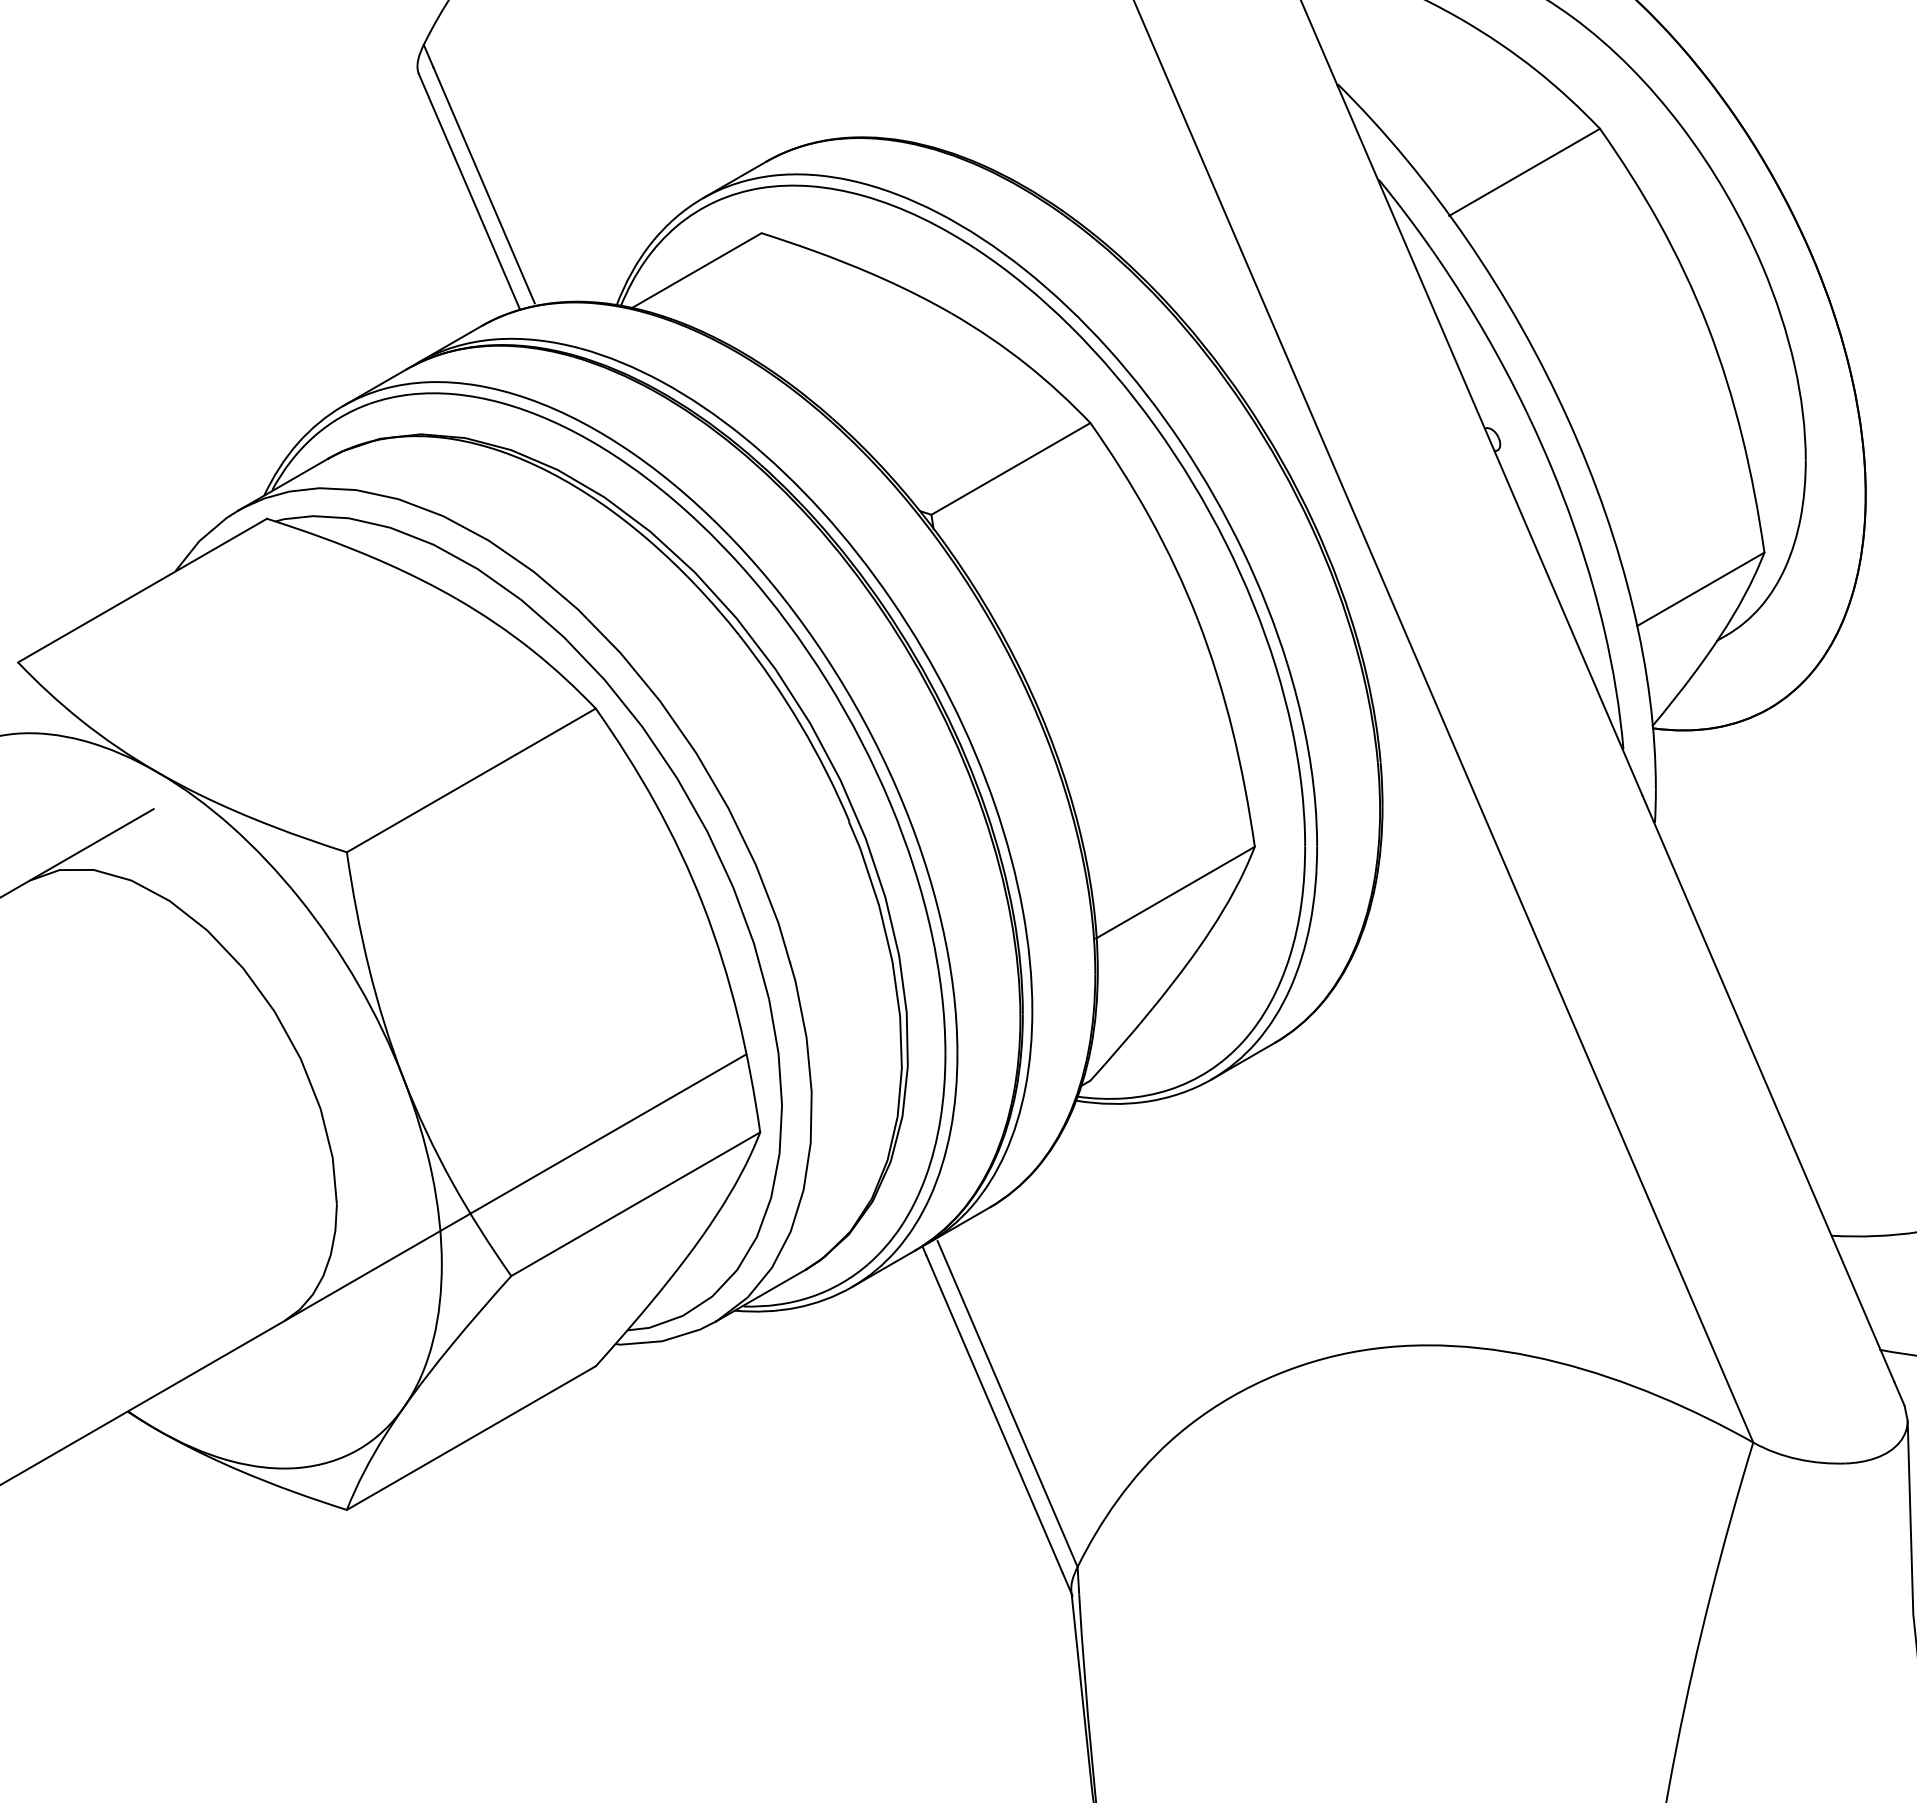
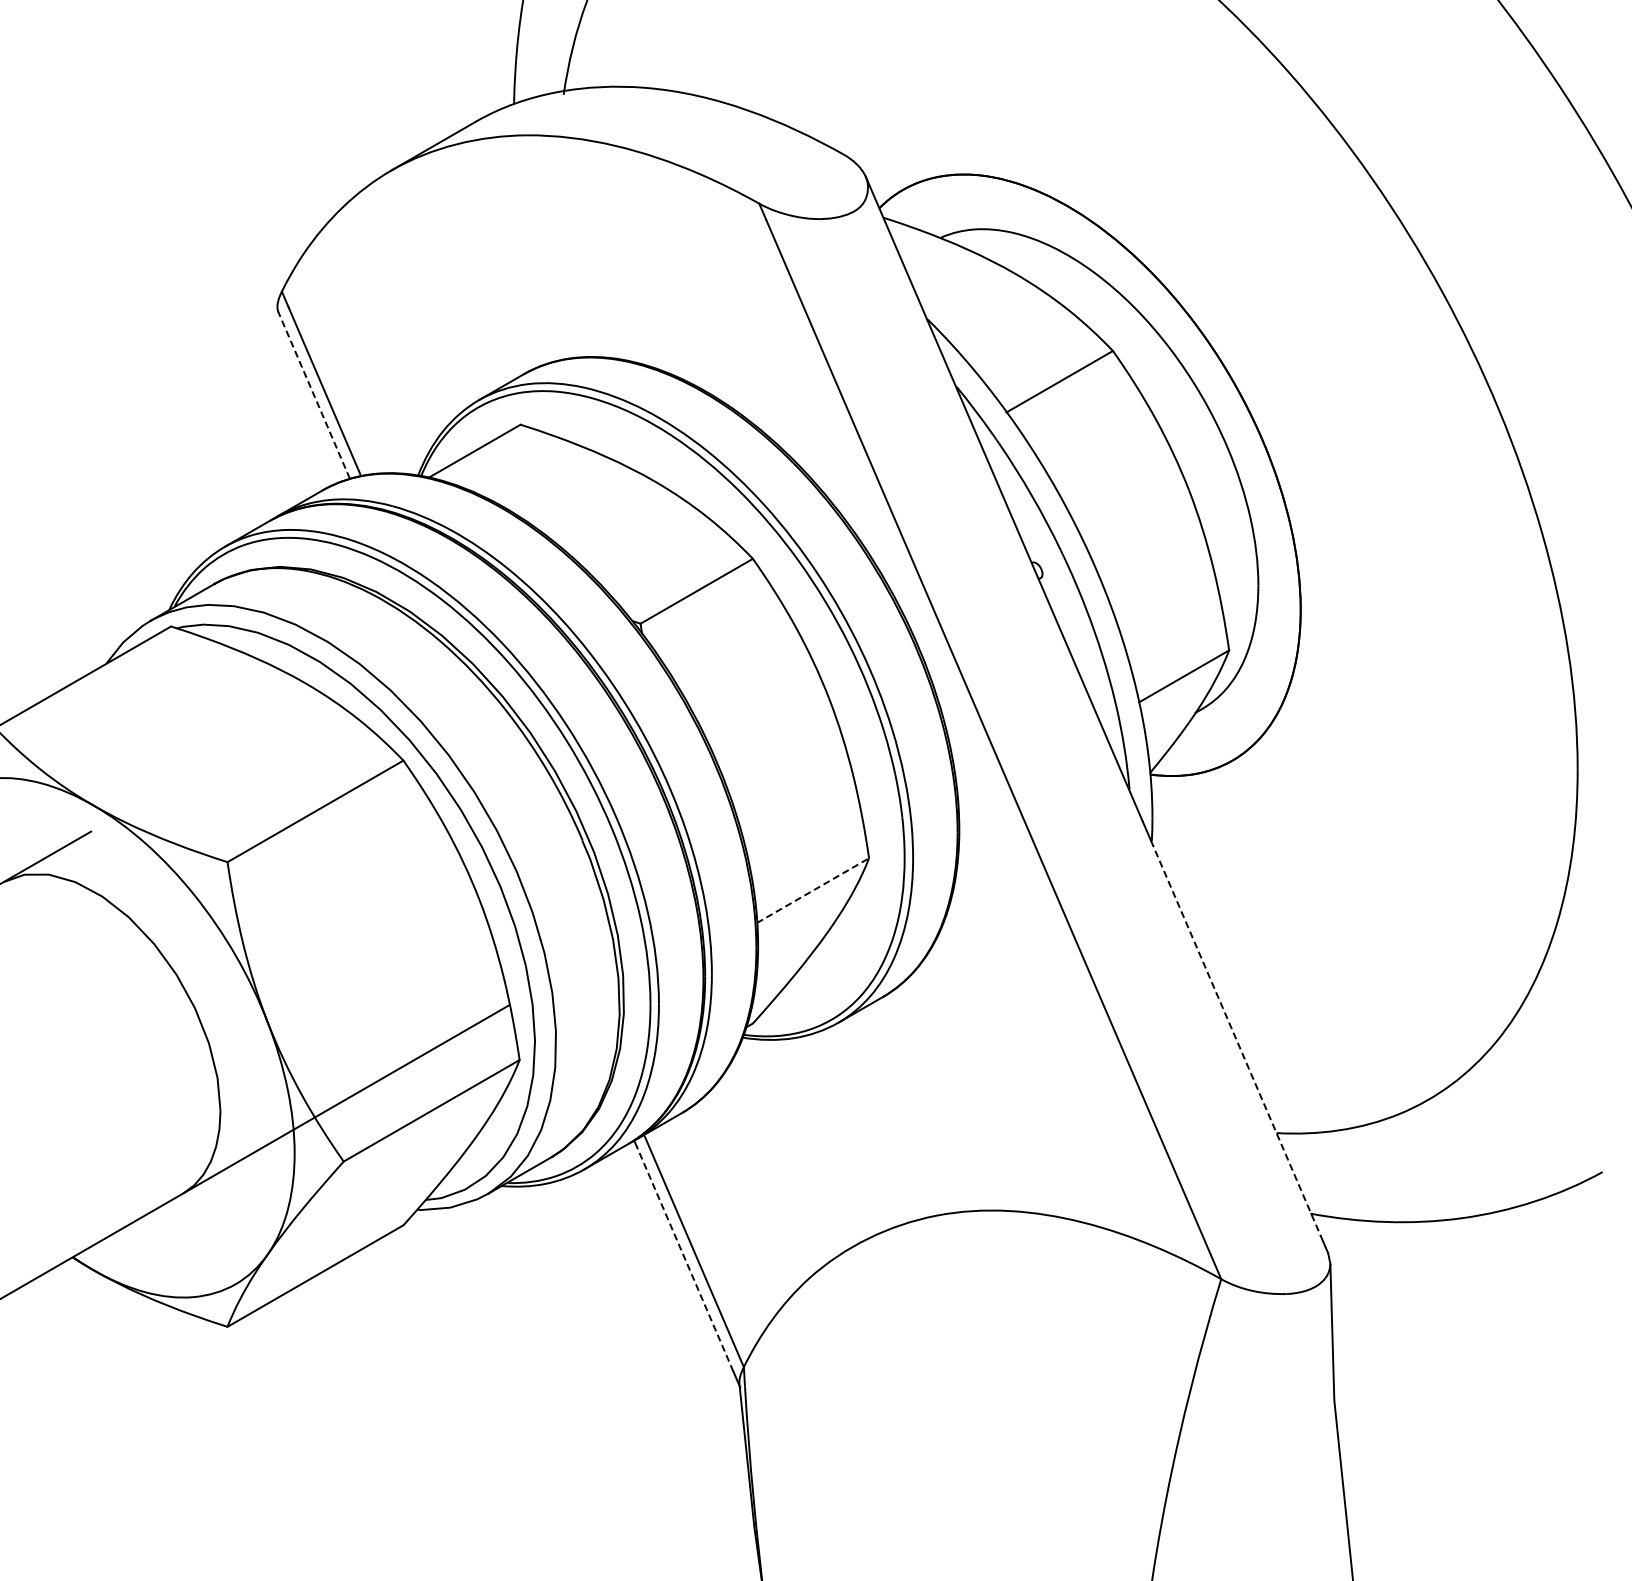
line: (469, 191) -> (314, 395), solid -> dashed
line: (1174, 892) -> (812, 890), solid -> dashed
line: (1774, 1101) -> (1236, 1038), solid -> dashed
line: (993, 1413) -> (684, 1258), solid -> dashed

